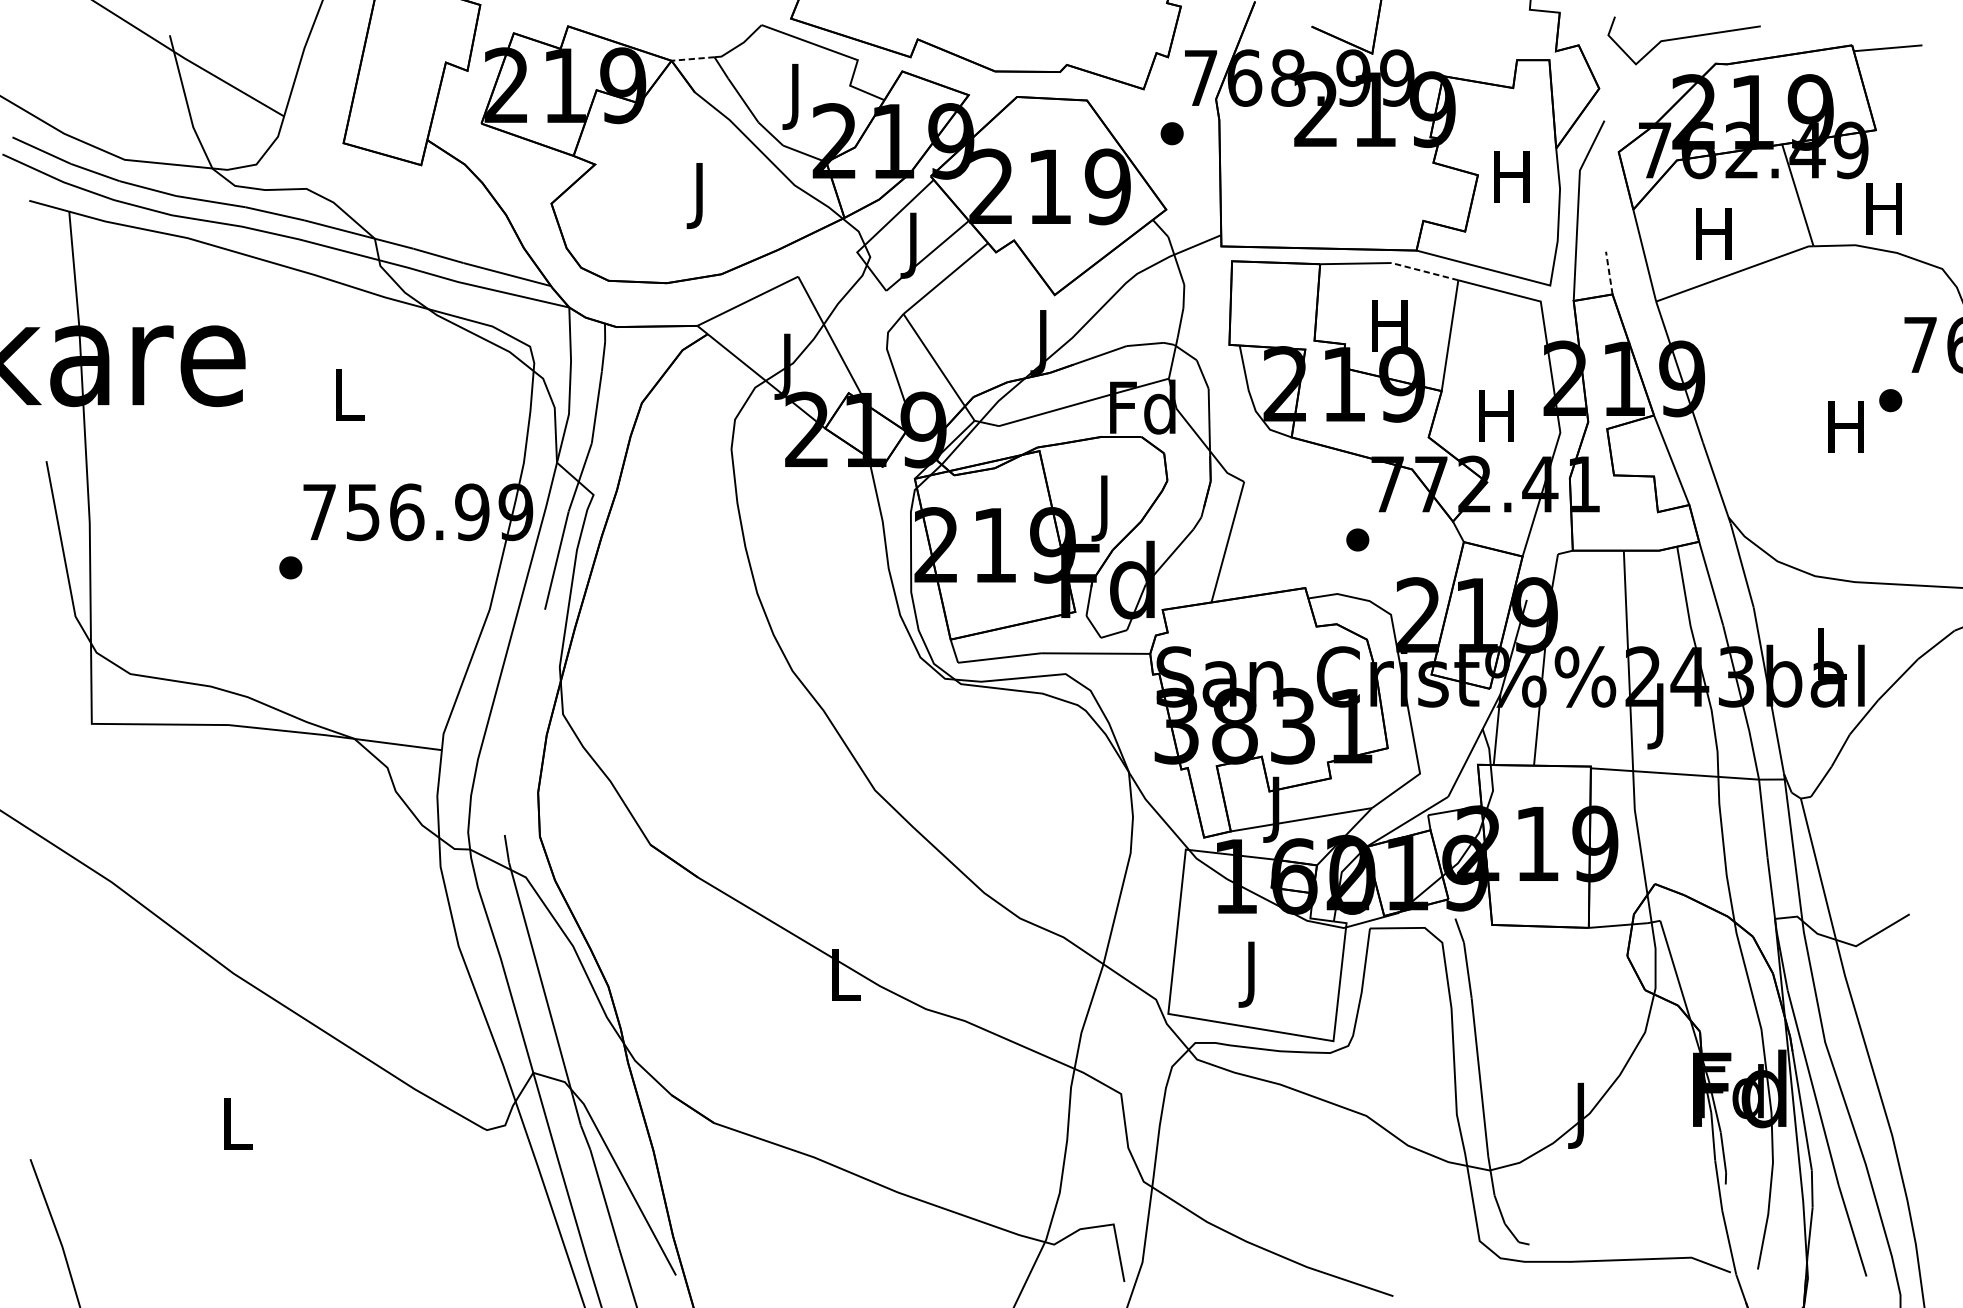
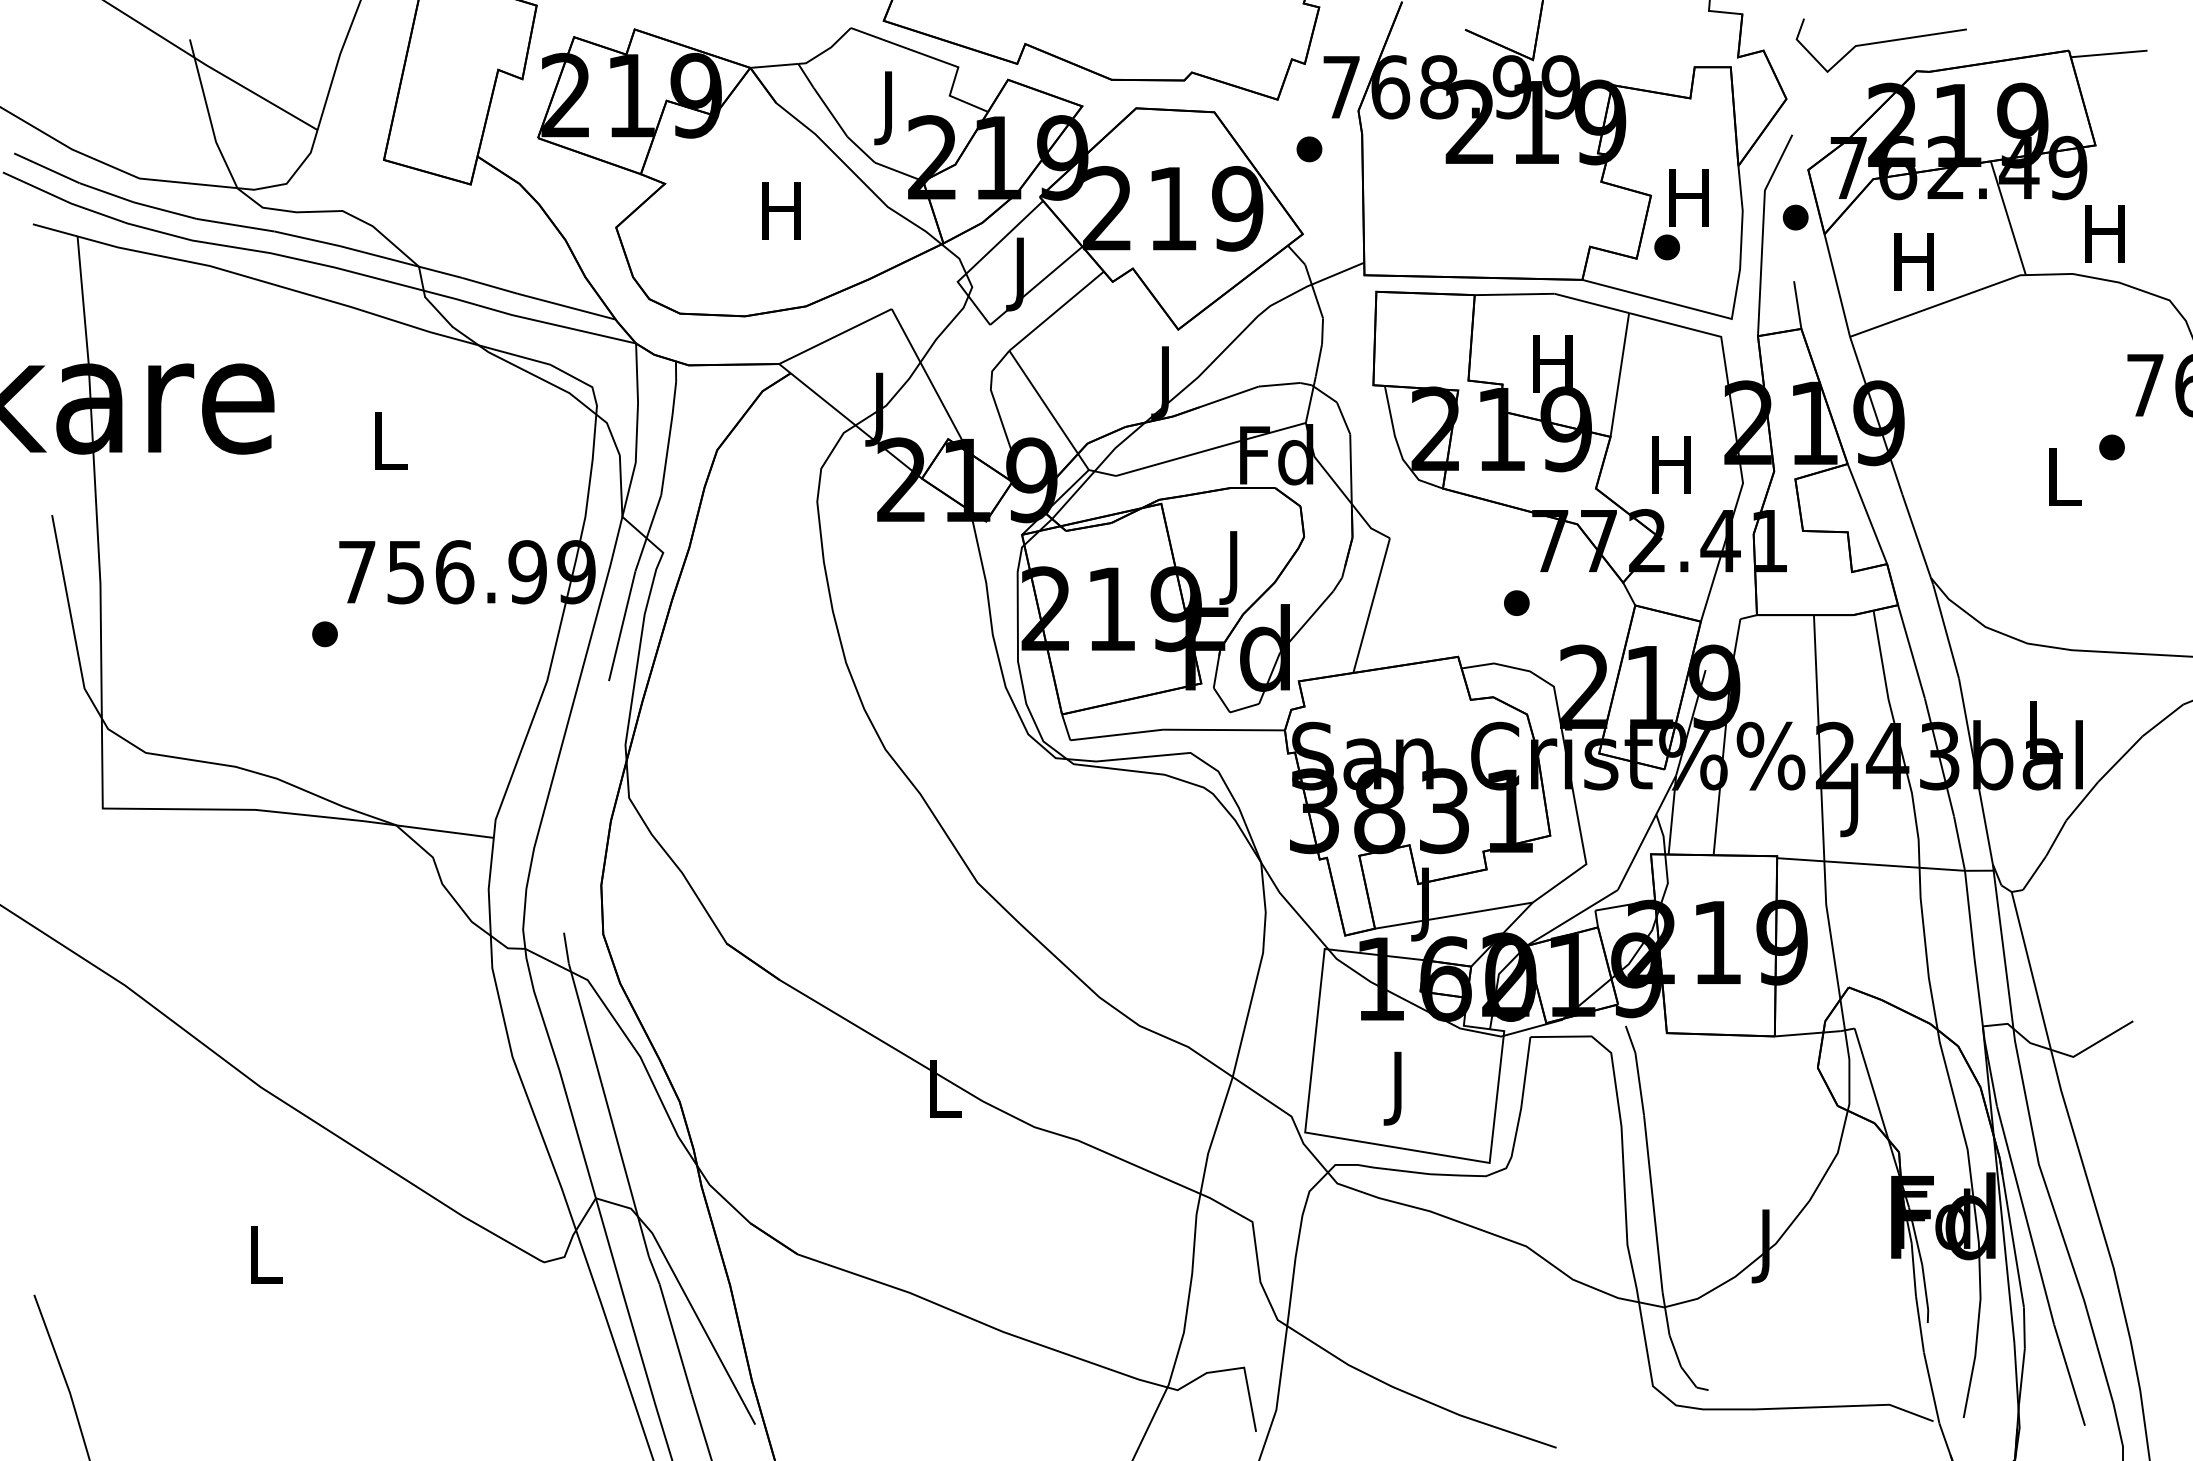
line: (692, 58) -> (773, 65), dashed -> solid
part: (1607, 194) -> (1795, 217), added
text: (699, 195) -> (781, 218), J -> H
part: (1491, 221) -> (1666, 247), added
line: (1424, 271) -> (1591, 303), dashed -> solid
line: (1609, 272) -> (1797, 304), dashed -> solid
text: (1846, 426) -> (2062, 476), H -> L

